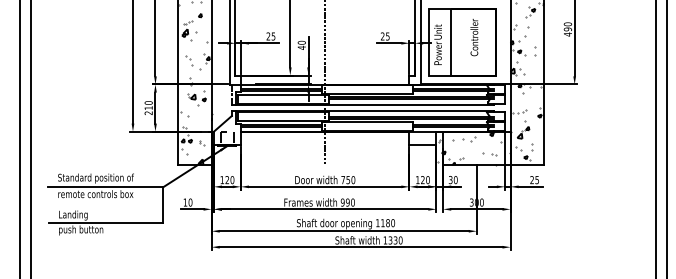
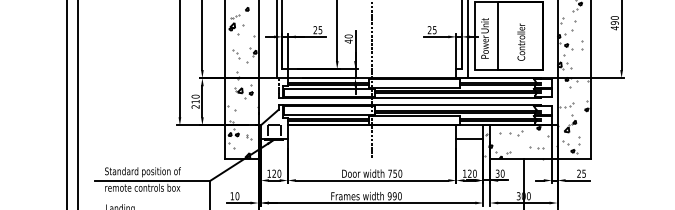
text: (474, 37) -> (521, 42), moved

